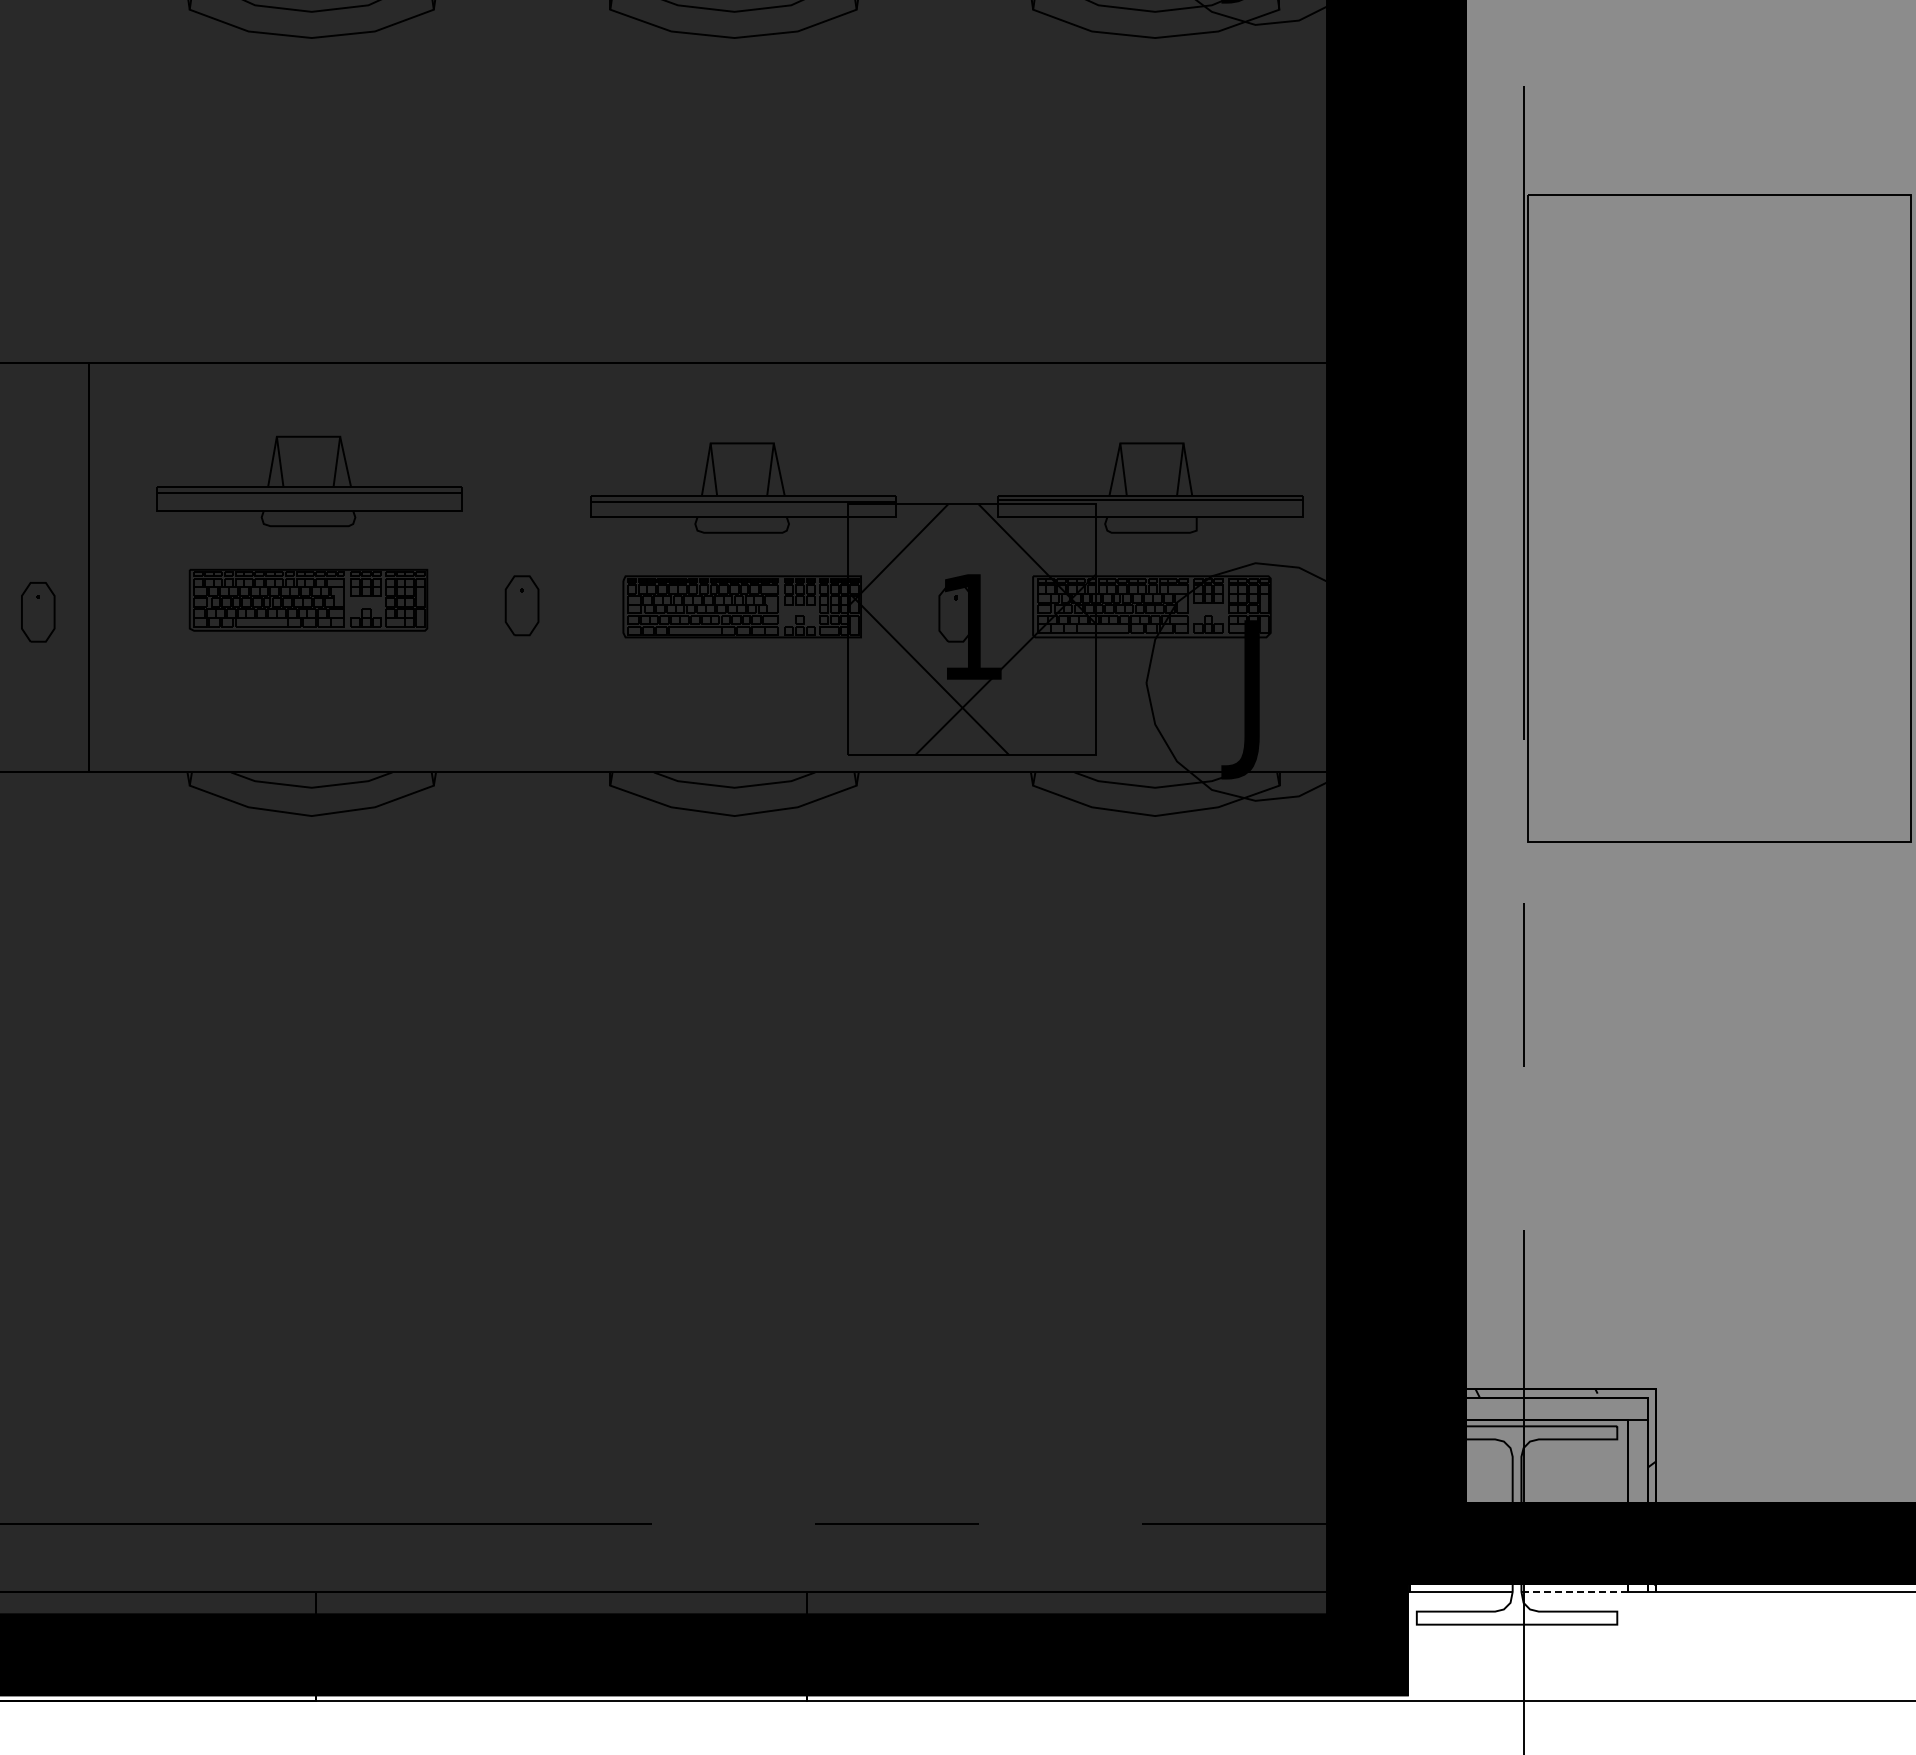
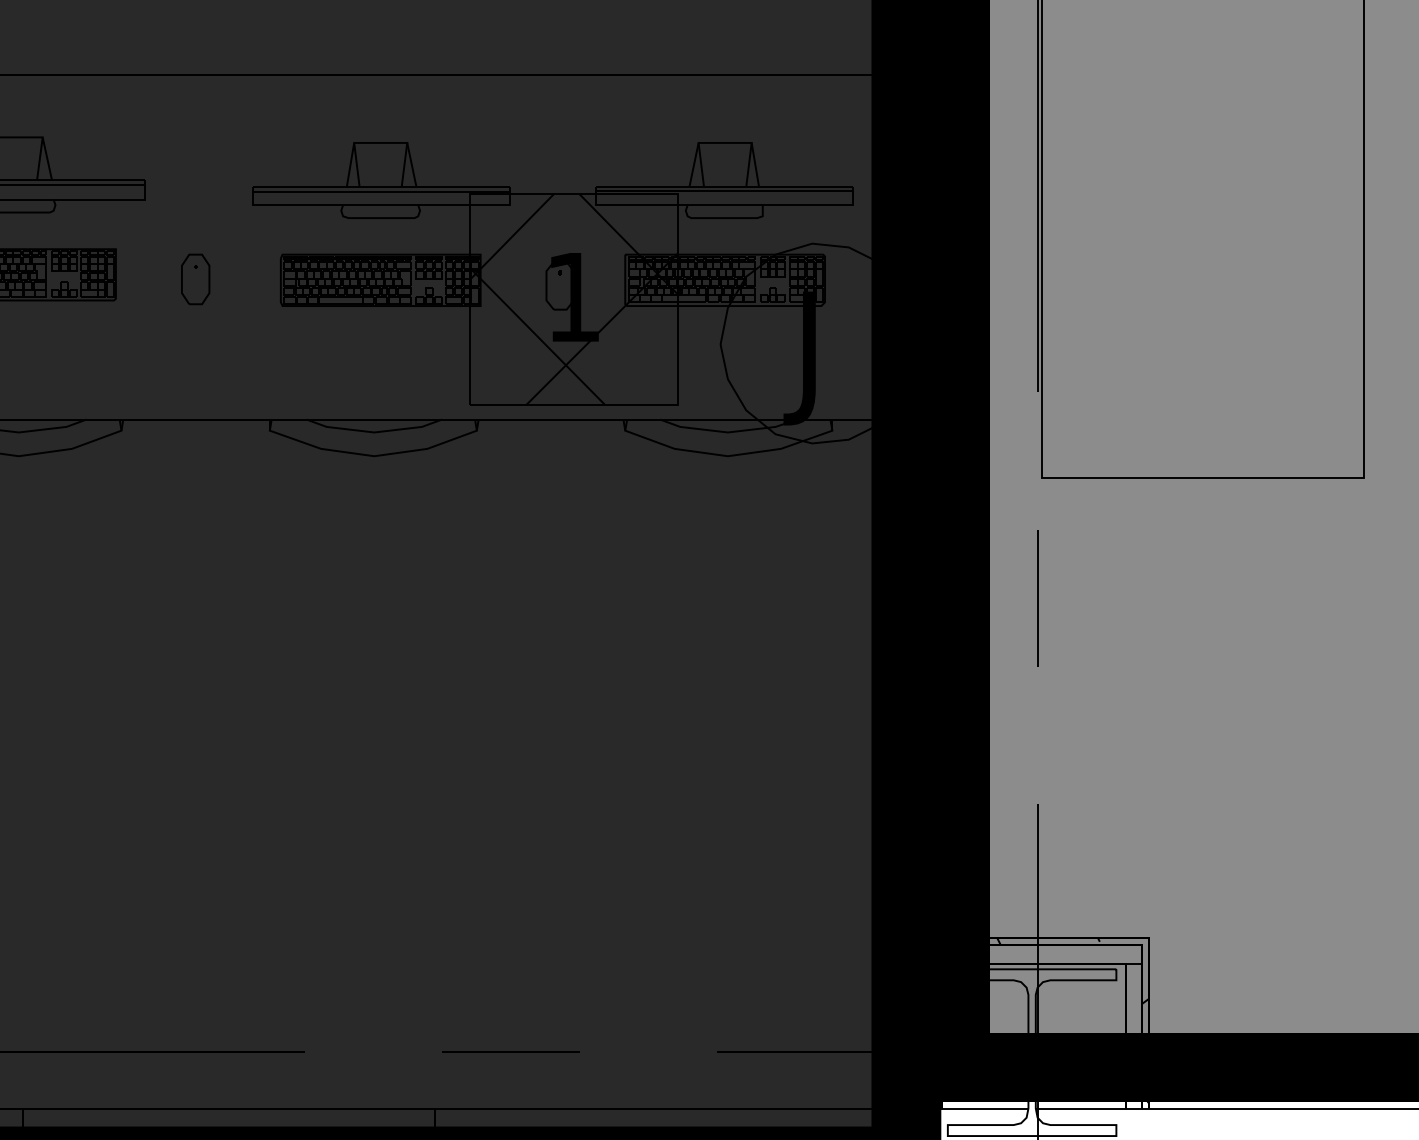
line: (1574, 1591) -> (1080, 1108), dashed -> solid

